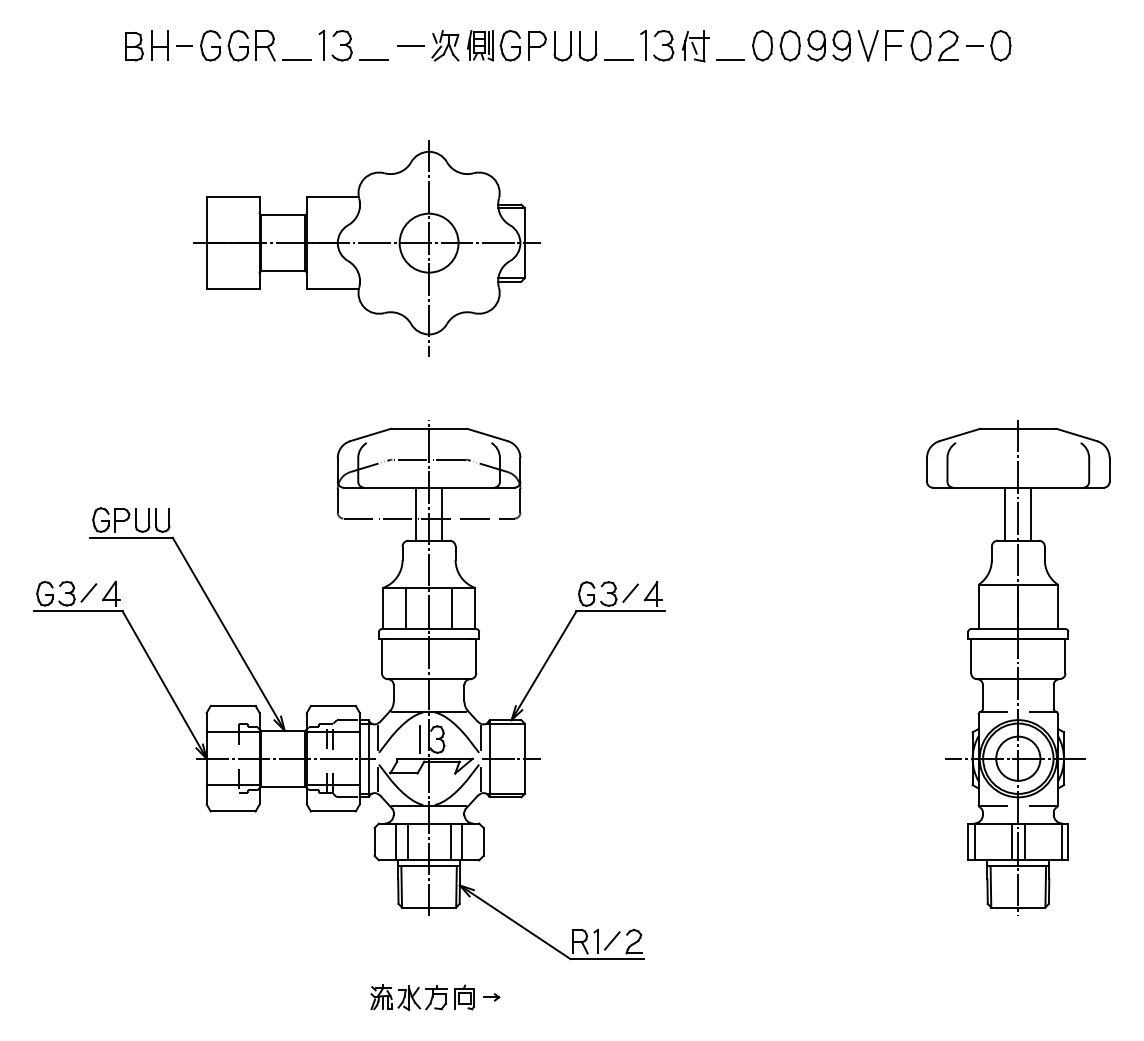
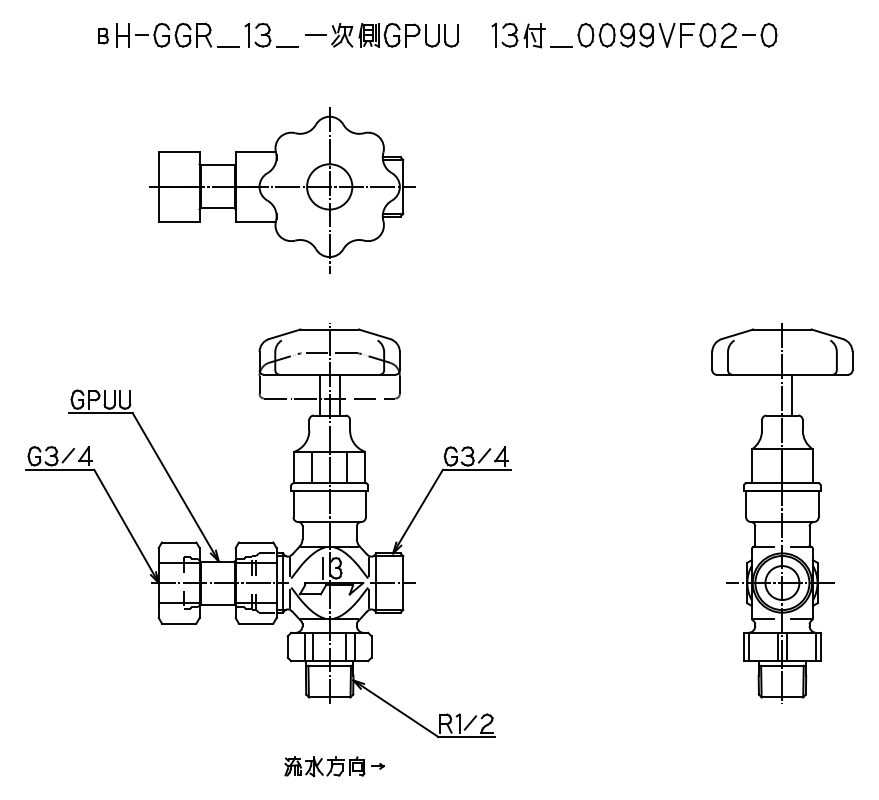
part: (134, 46) -> (103, 35), size x0.7
line: (618, 60) -> (475, 46), removed
line: (1005, 513) -> (772, 394), removed

